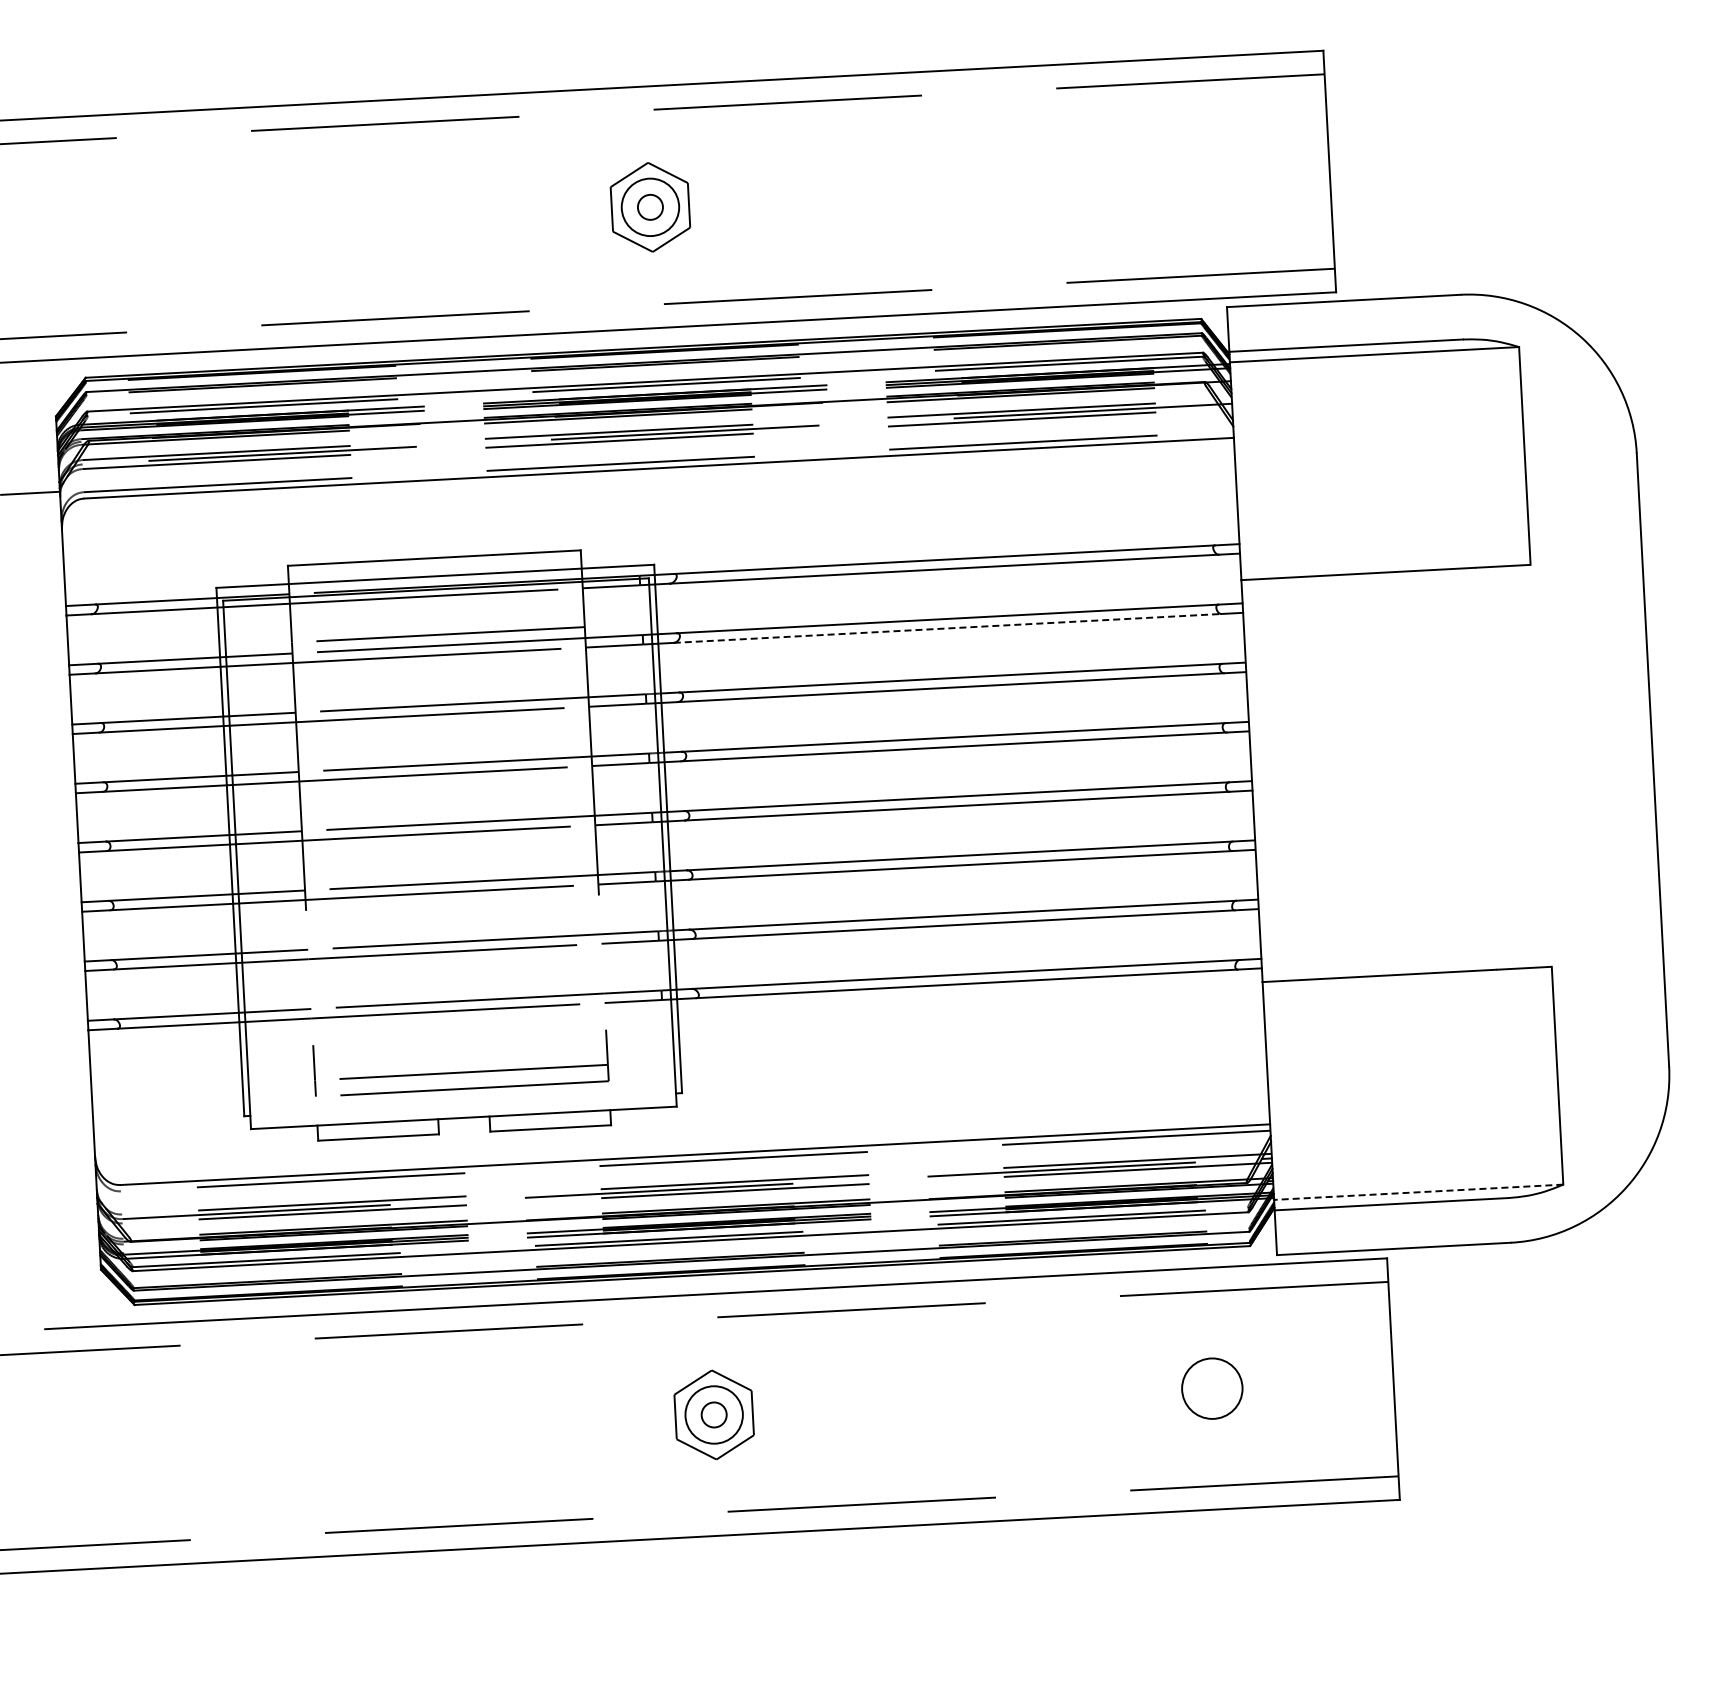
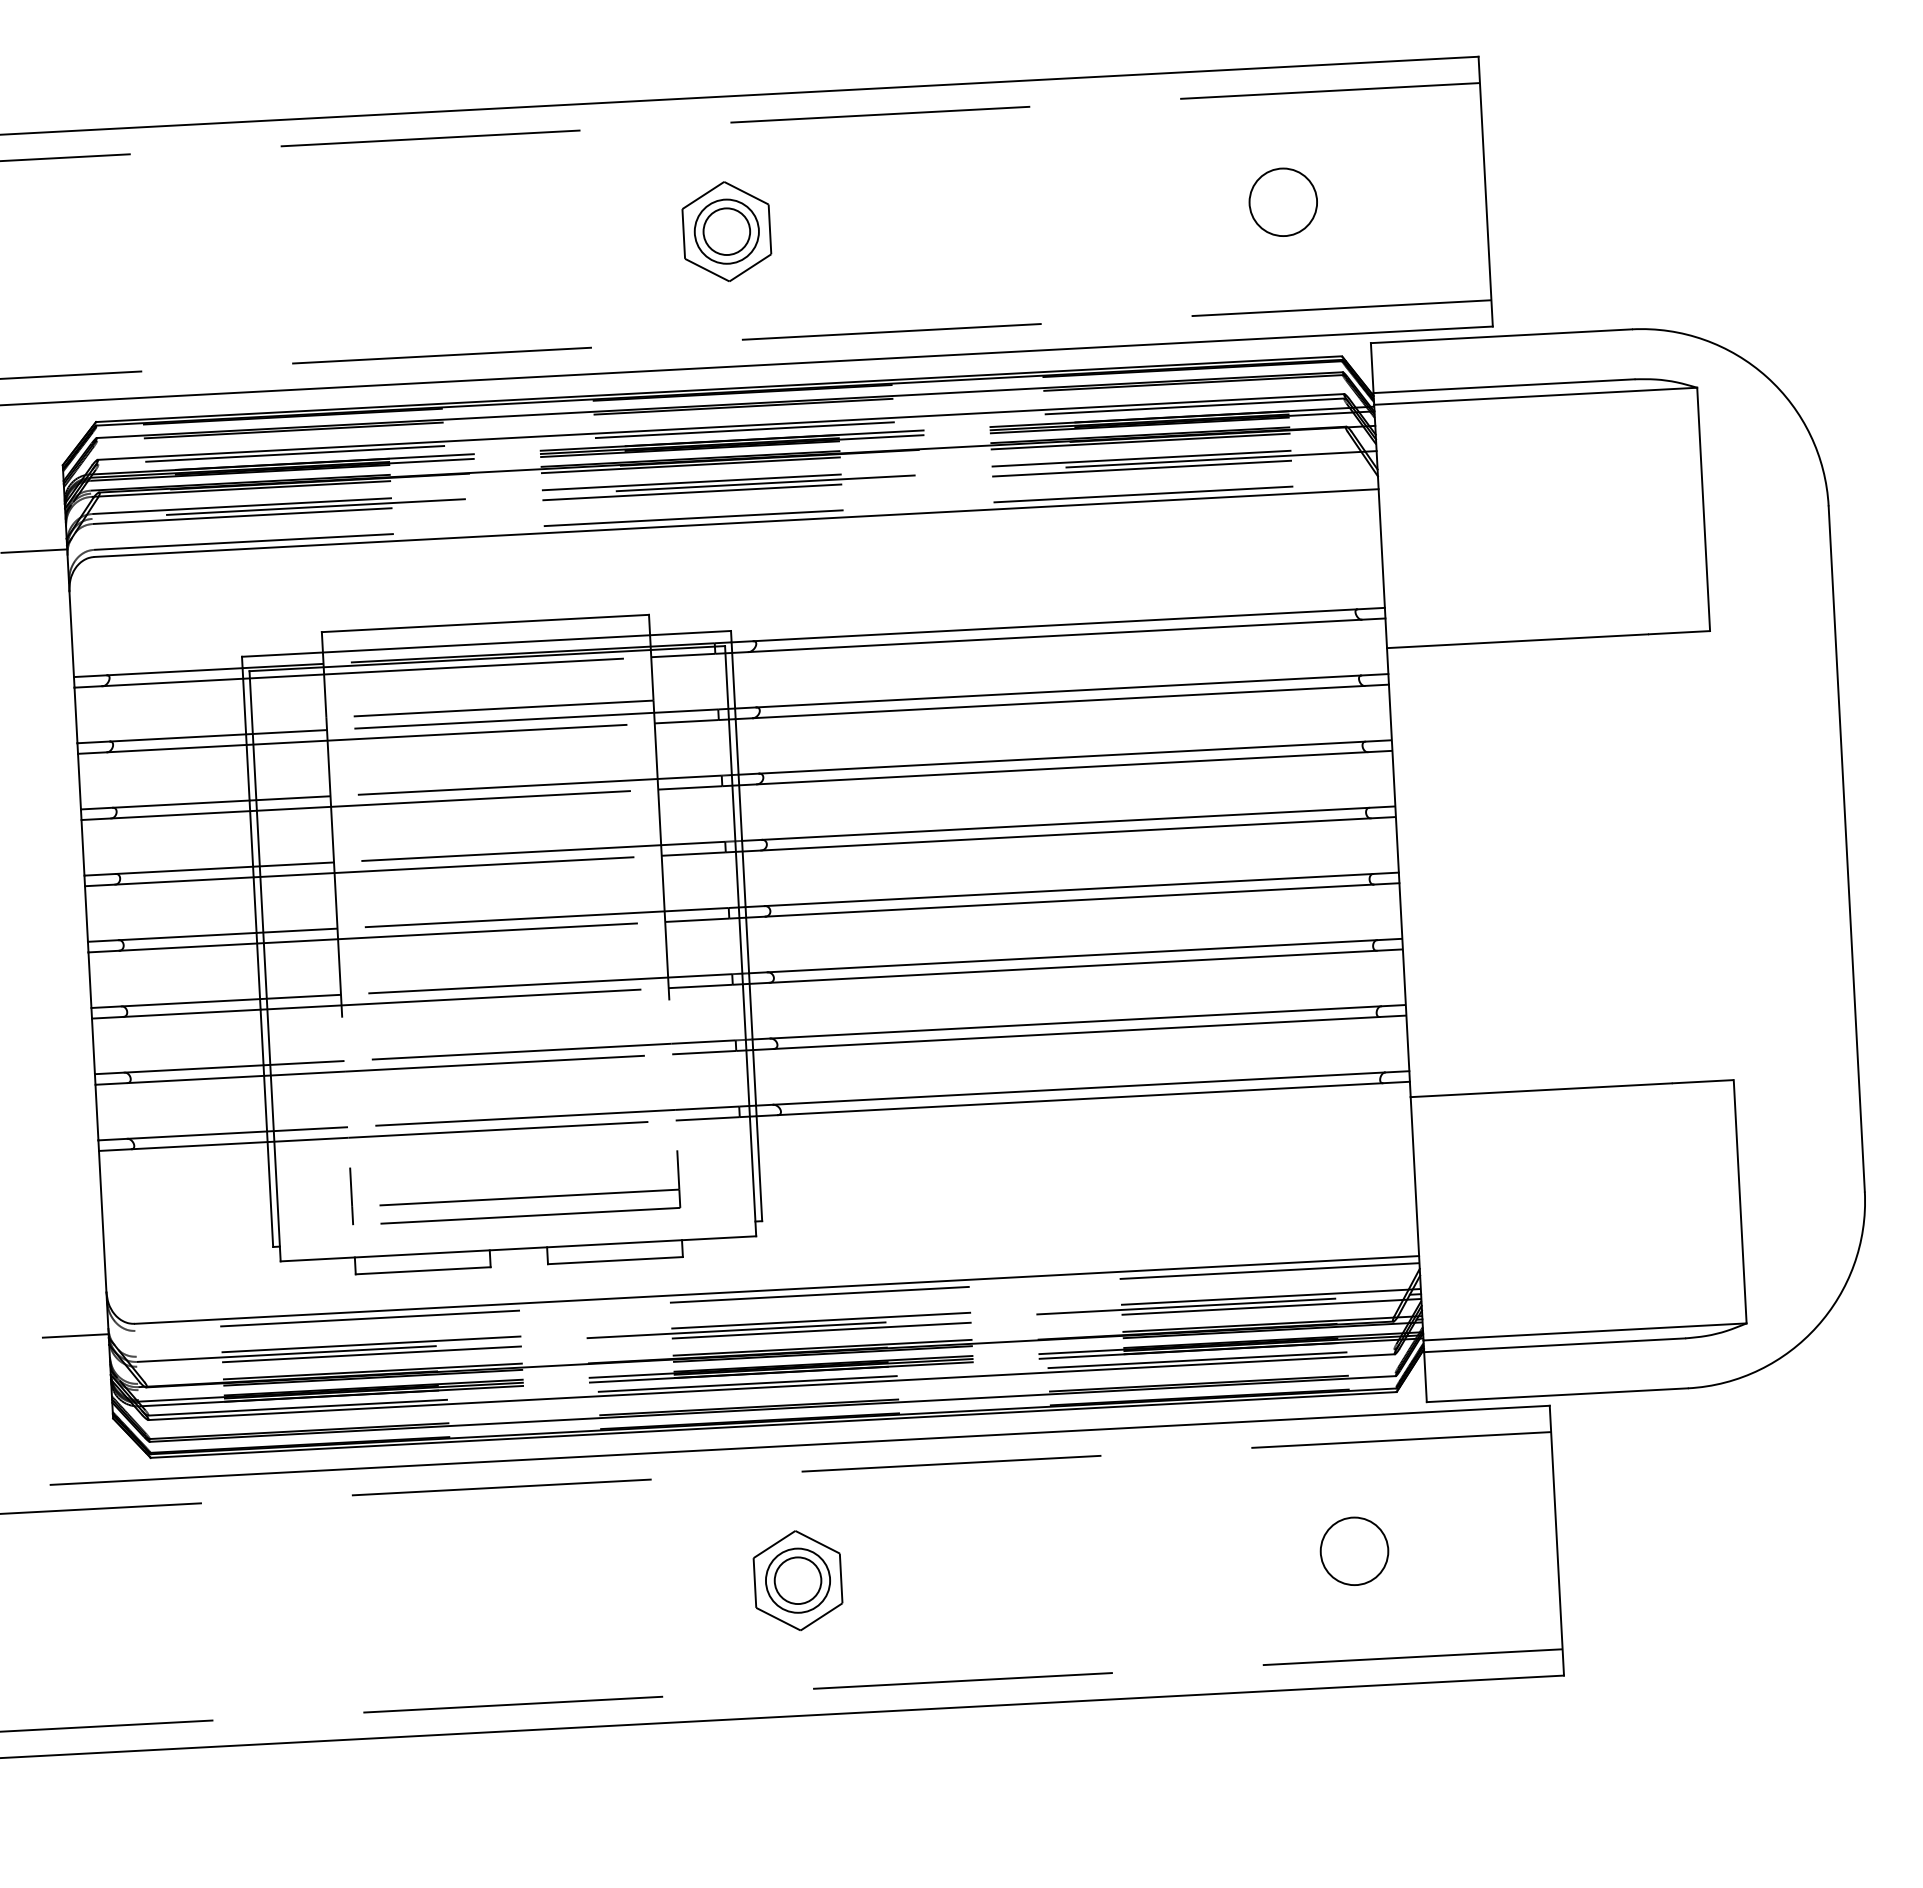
circle: (1148, 181) -> (1283, 202), added
circle: (650, 207) -> (726, 231), size x1.67
line: (948, 628) -> (1059, 702), dashed -> solid
line: (1418, 1192) -> (1584, 1332), dashed -> solid
line: (67, 1195) -> (75, 1335), added
circle: (714, 1414) -> (798, 1580), size x1.67

